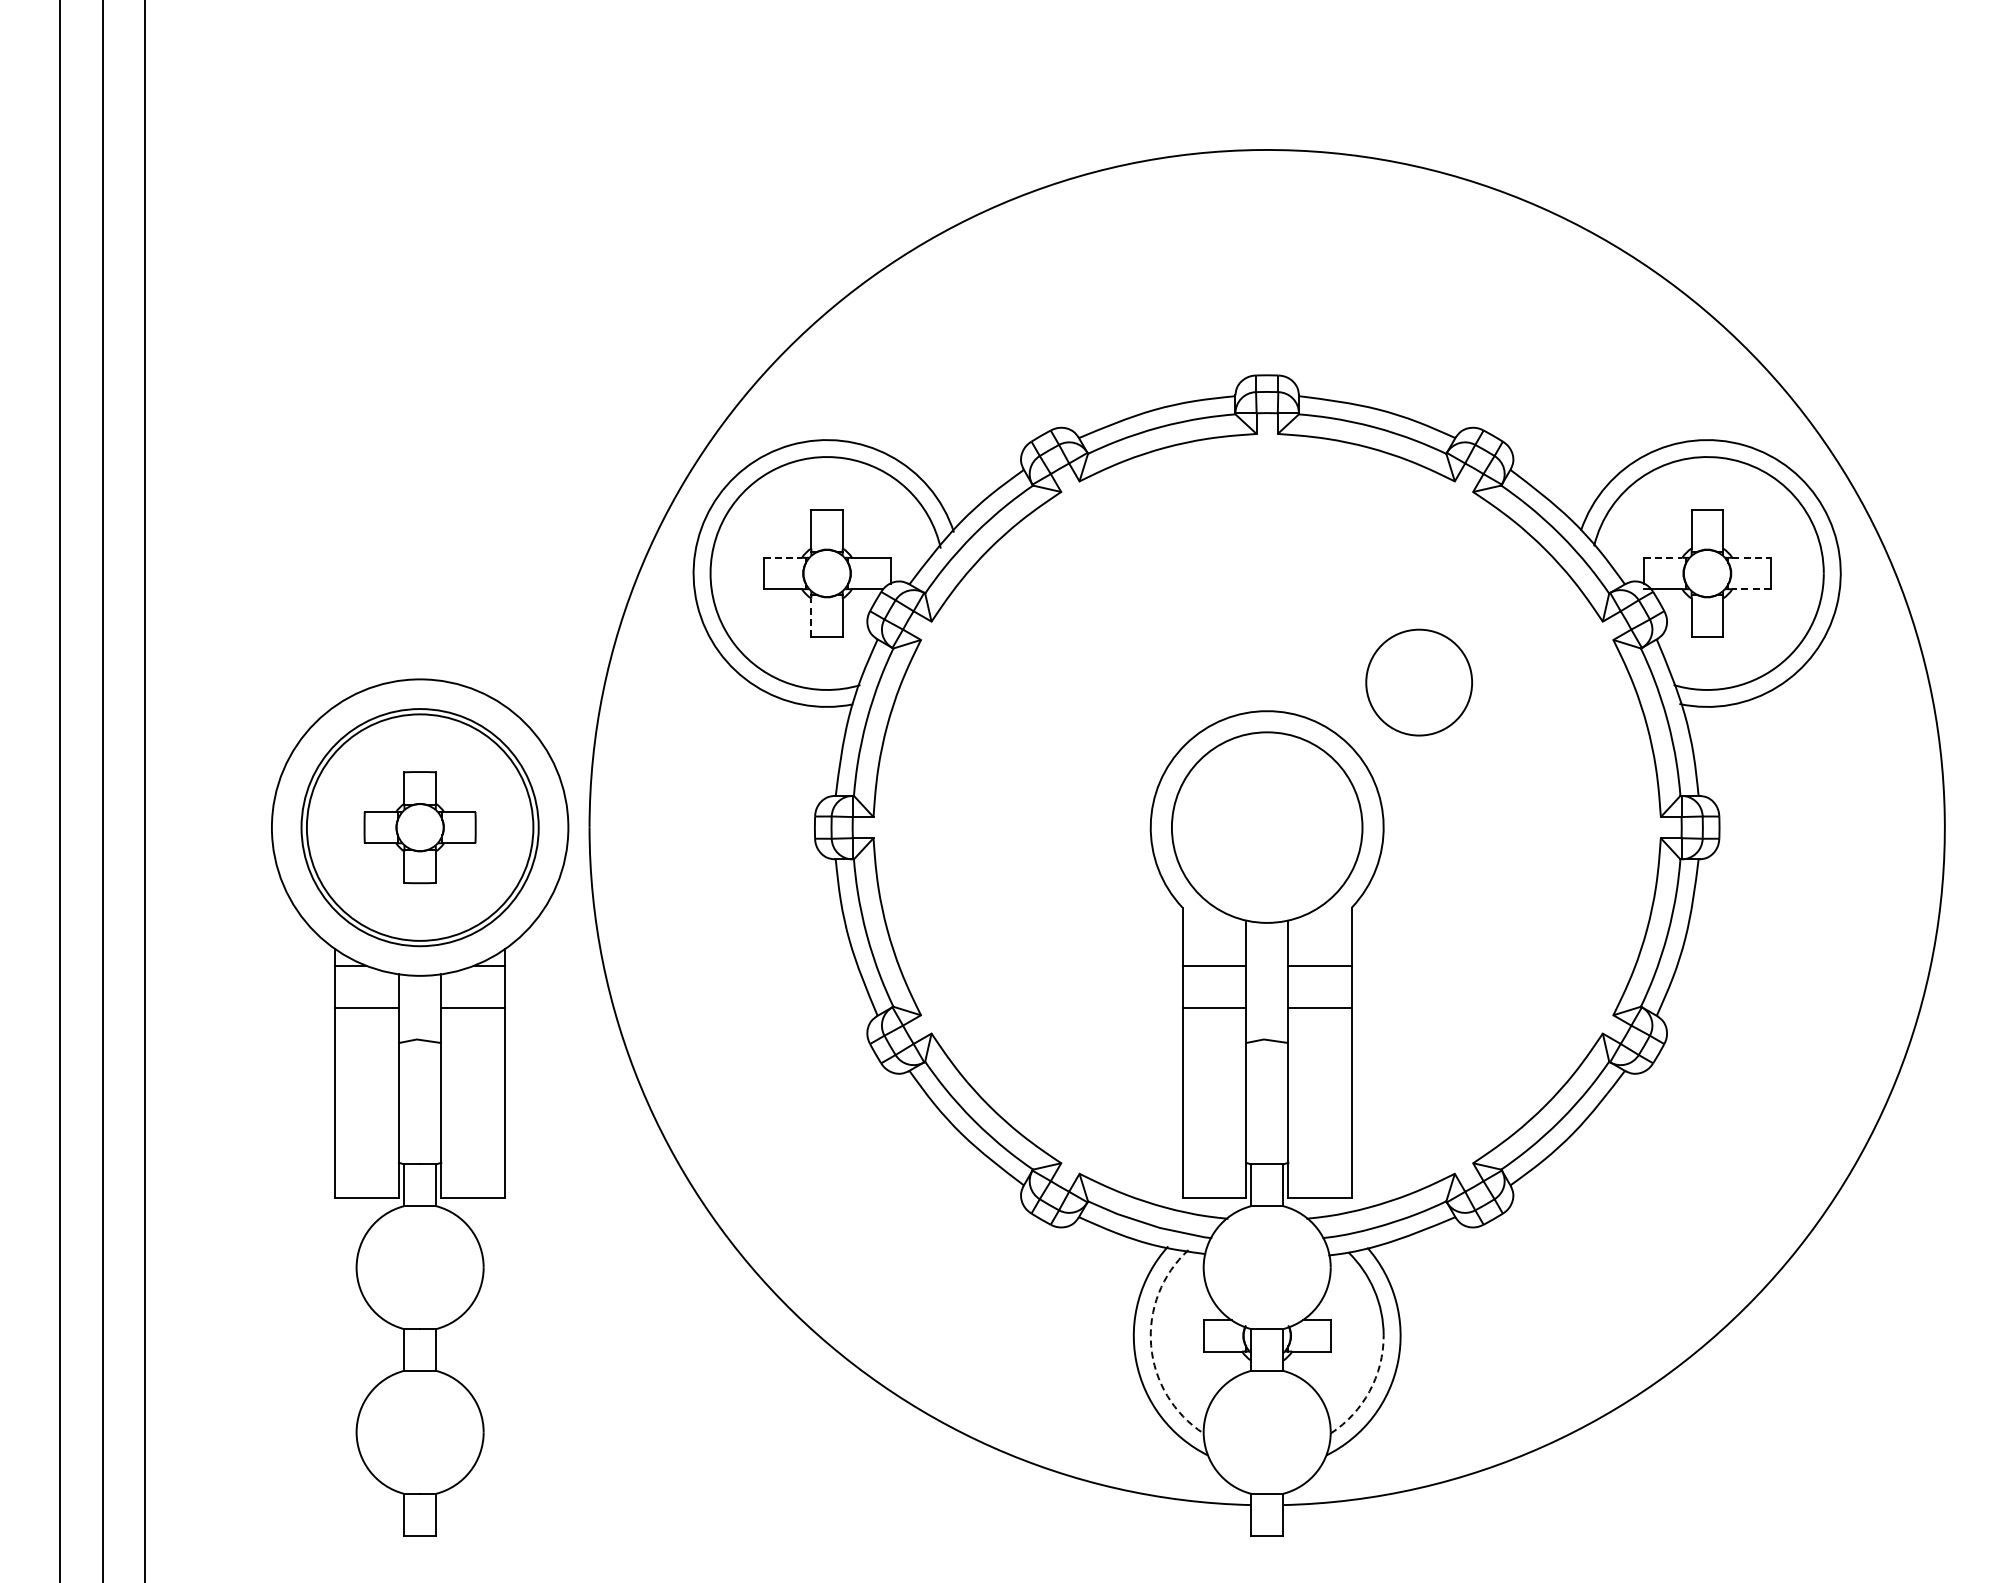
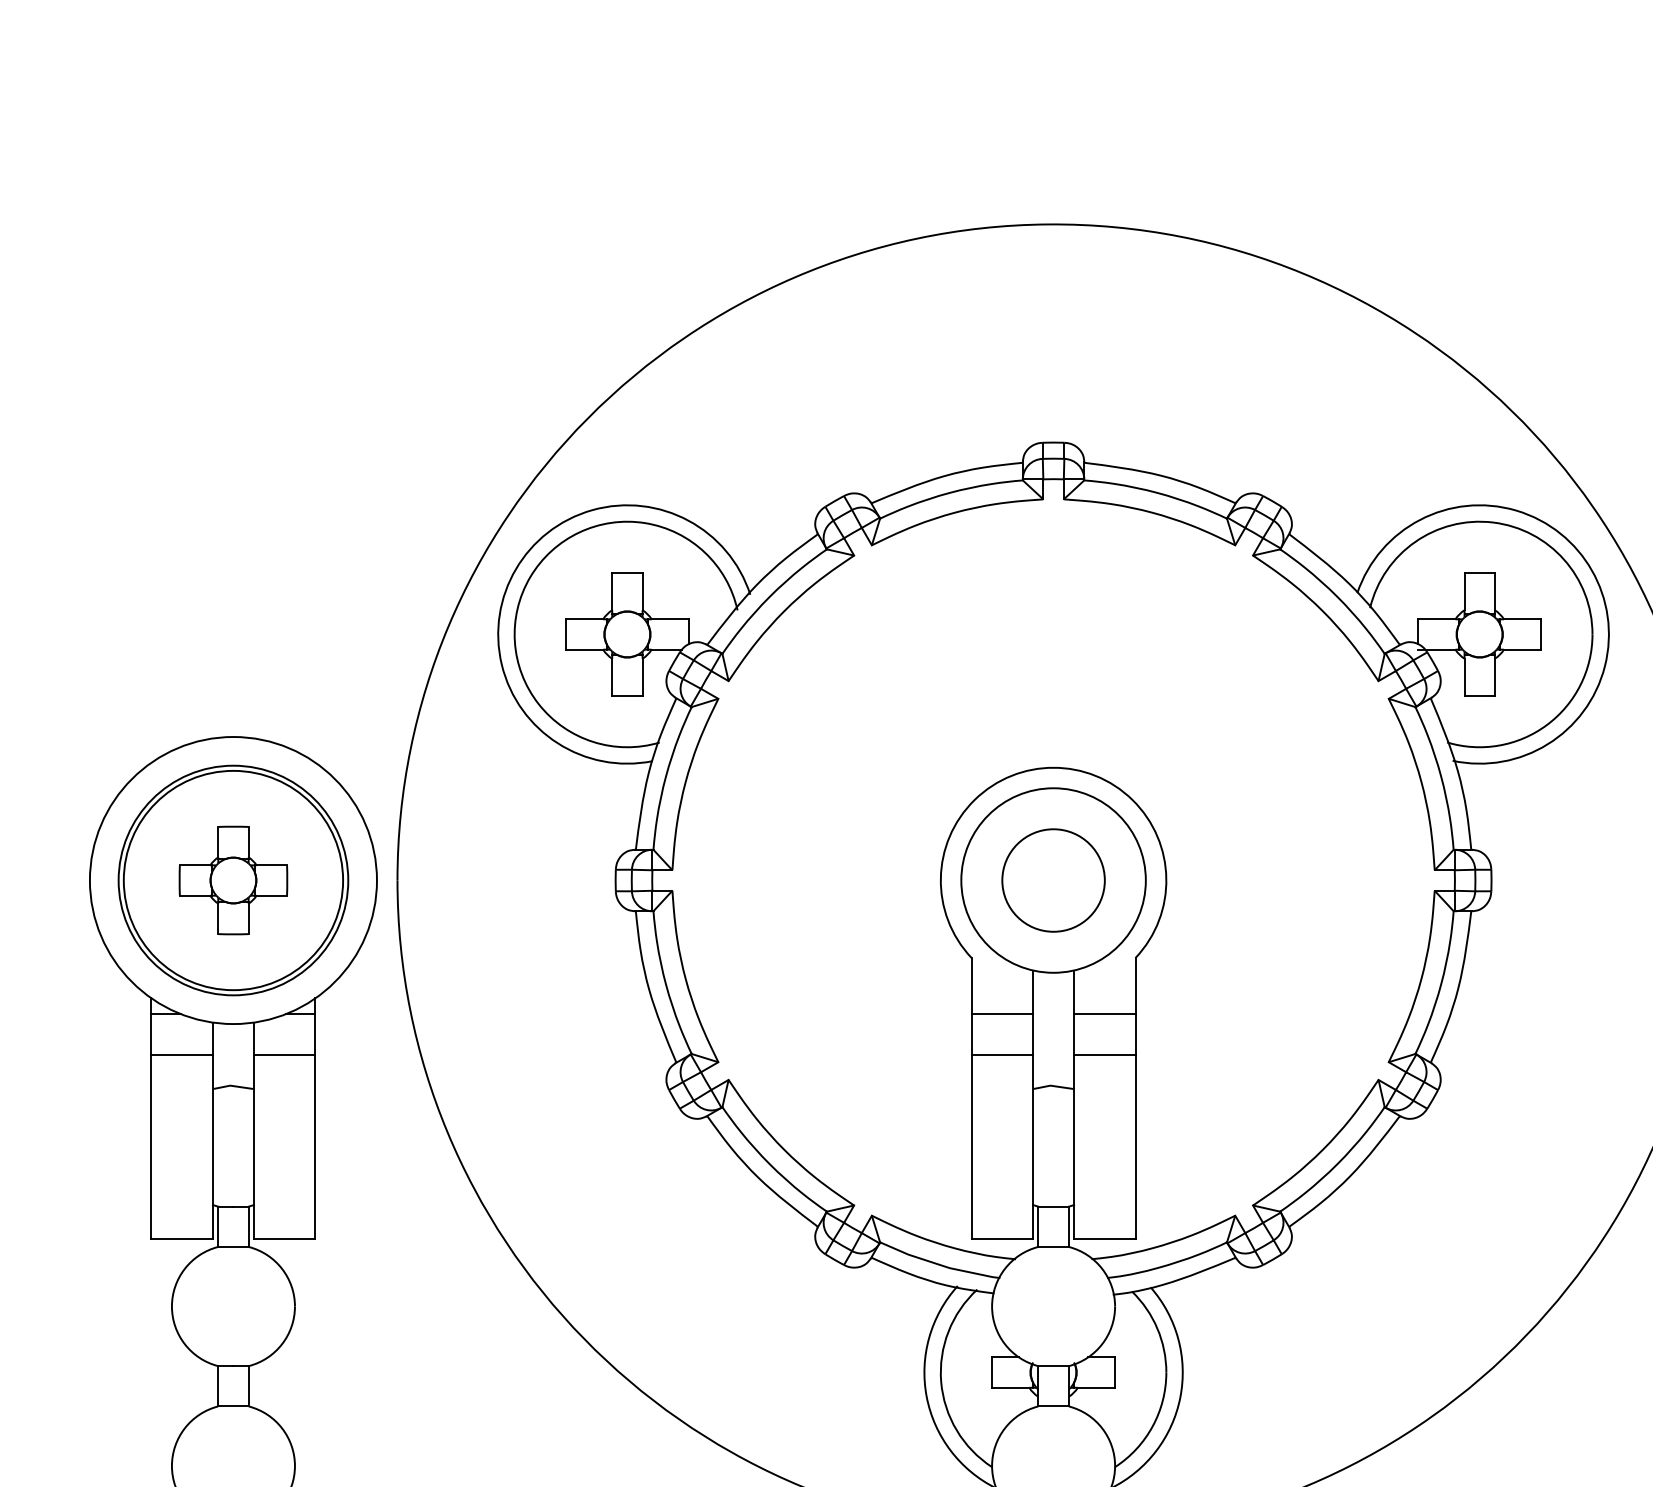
line: (783, 557) -> (585, 618), dashed -> solid
line: (1663, 557) -> (1437, 618), dashed -> solid
line: (1752, 557) -> (1523, 618), dashed -> solid
line: (1751, 589) -> (1522, 649), dashed -> solid
line: (811, 617) -> (612, 677), dashed -> solid
circle: (1418, 682) -> (1052, 880), moved
arc: (1151, 1345) -> (941, 1381), dashed -> solid
arc: (1369, 1391) -> (1152, 1426), dashed -> solid

